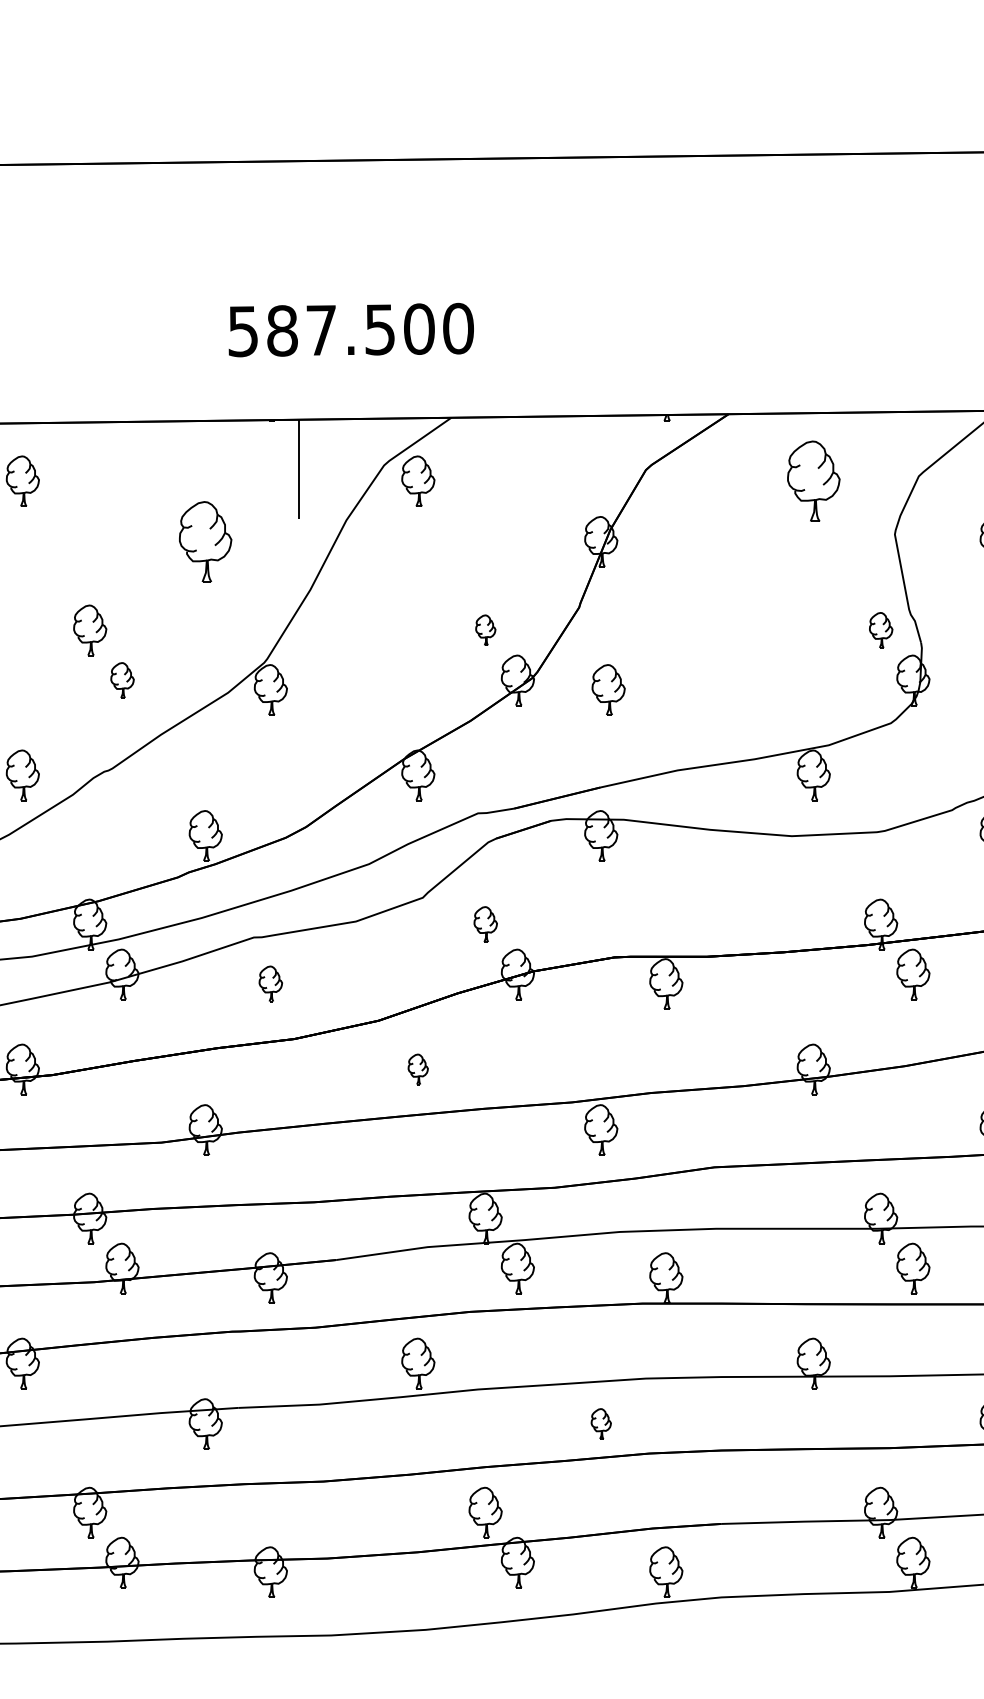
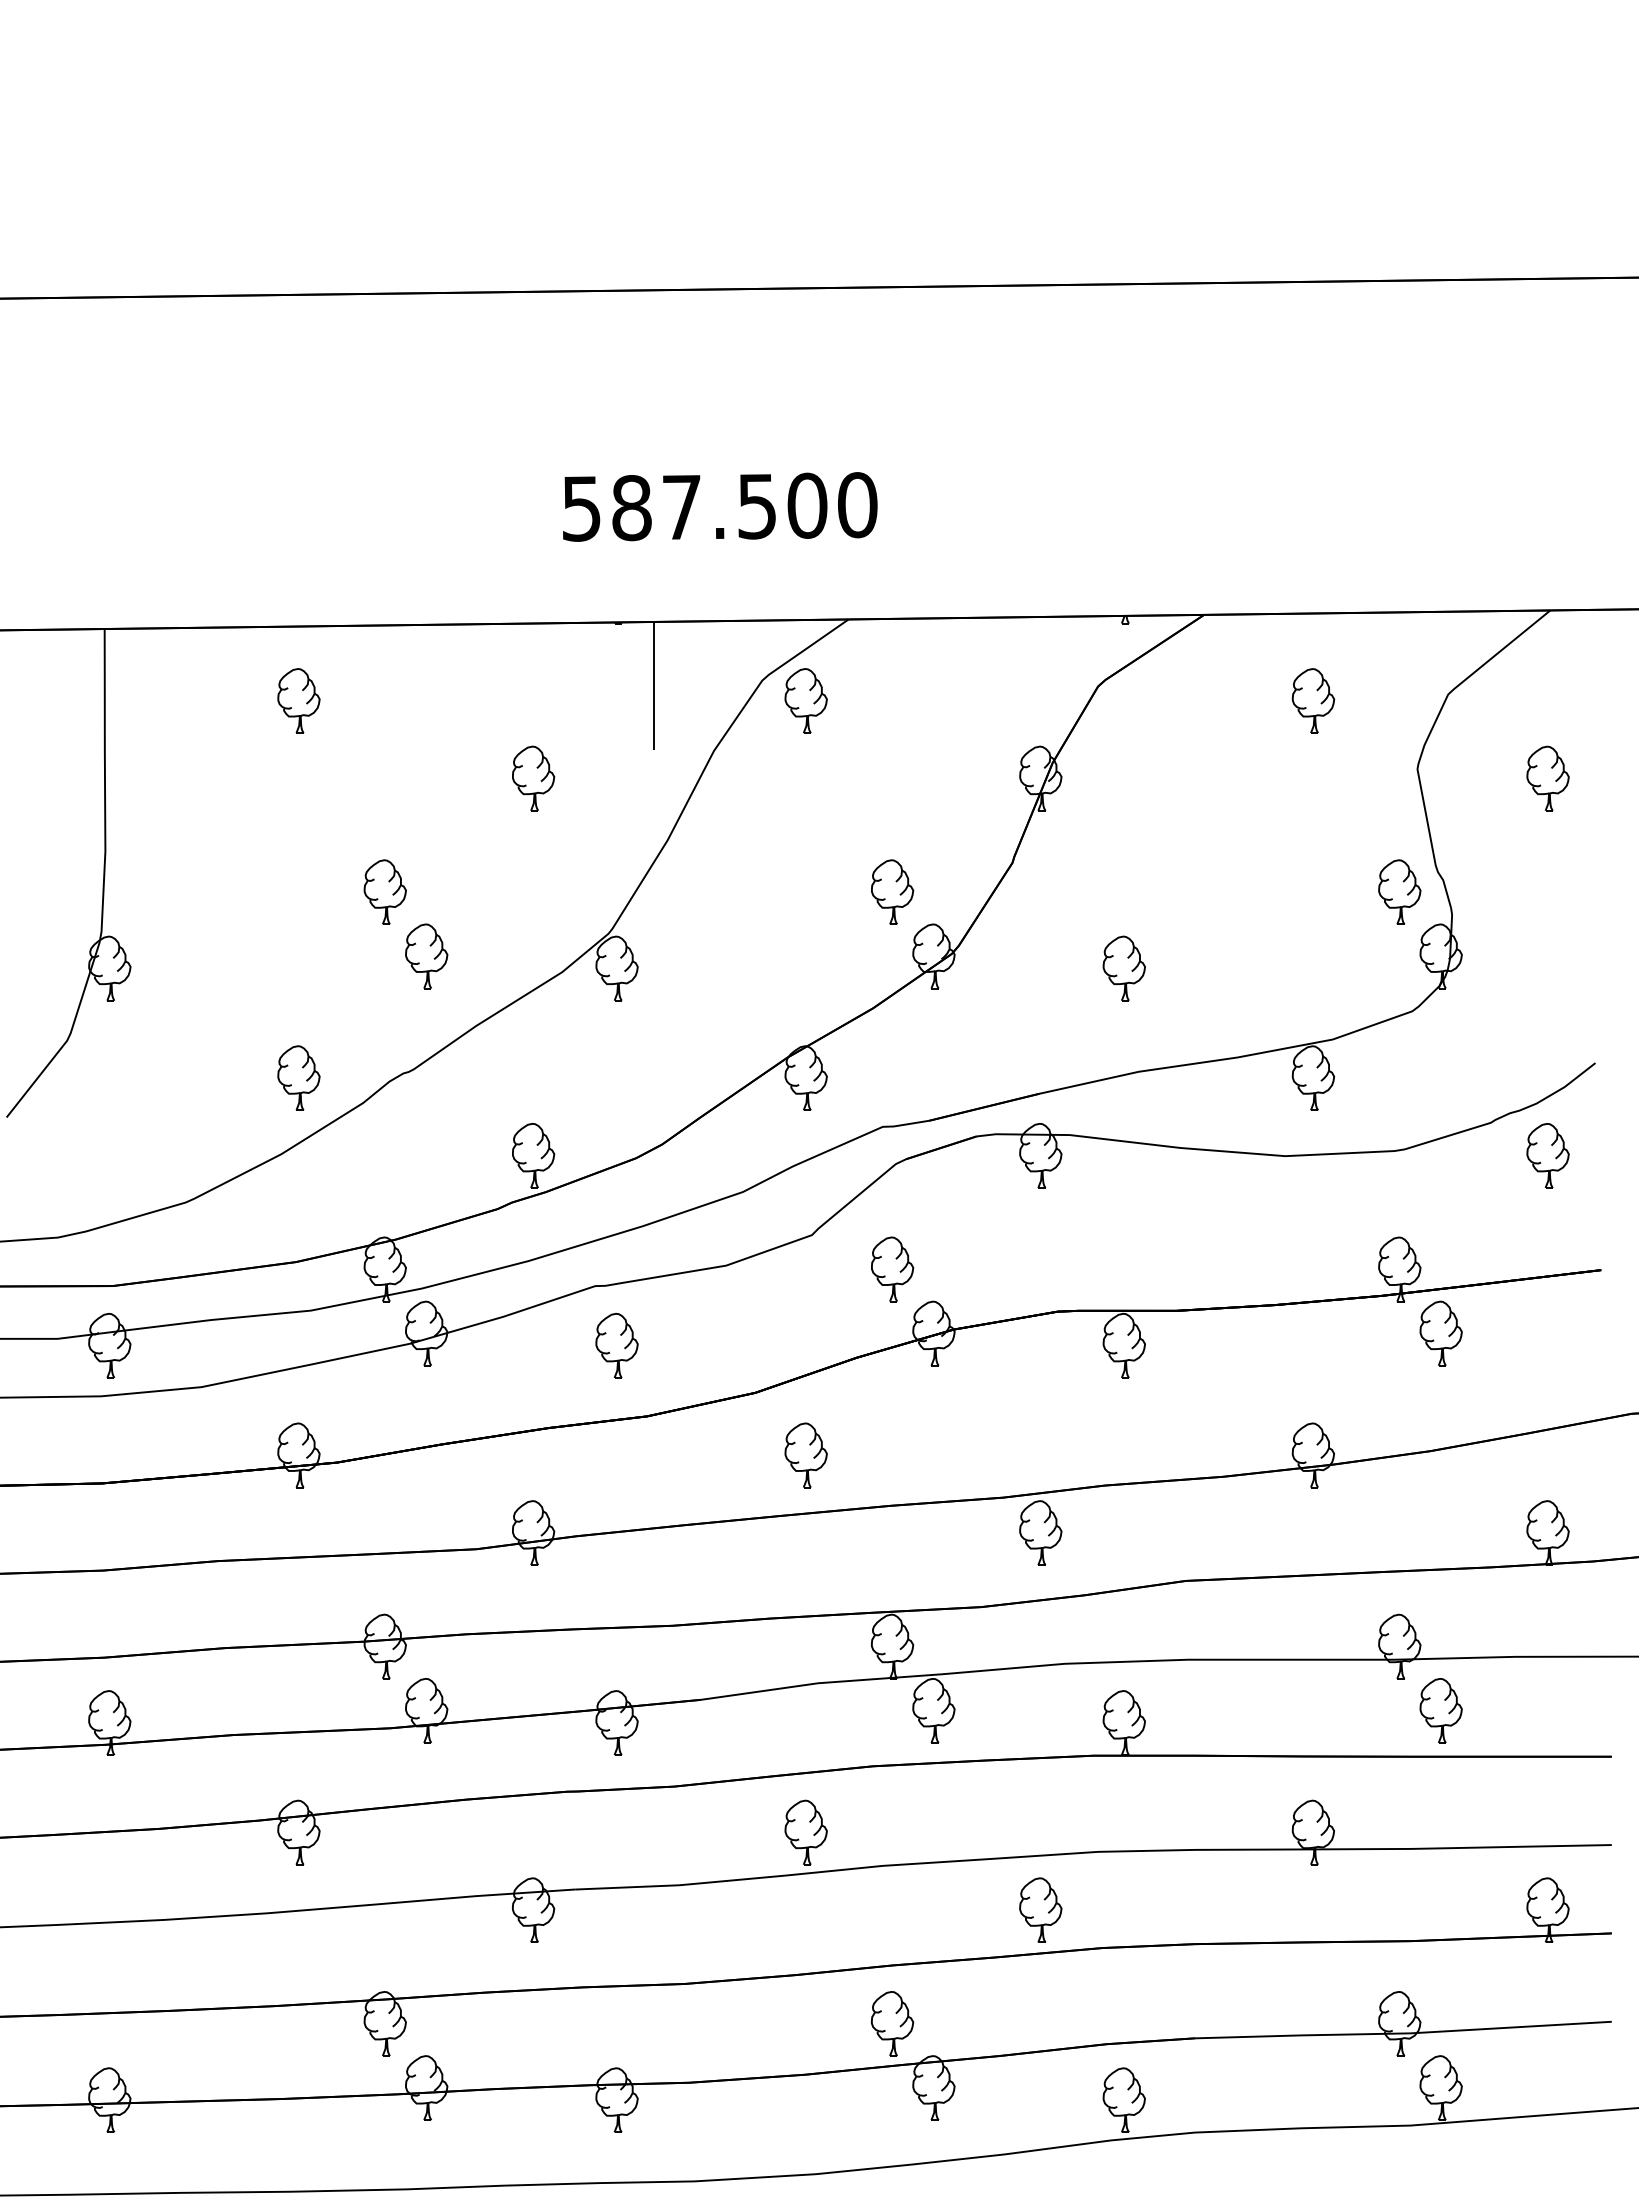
part: (813, 480) -> (1313, 700), size x0.62
part: (205, 541) -> (533, 778), size x0.62
part: (485, 629) -> (892, 891), size x1.67
part: (880, 629) -> (1399, 891), size x1.43
part: (122, 680) -> (426, 956), size x1.43
part: (608, 689) -> (1123, 968), moved
part: (485, 924) -> (892, 1269), size x1.43
part: (270, 983) -> (616, 1345), size x1.43
part: (417, 1069) -> (805, 1455), size x1.67
part: (601, 1423) -> (1040, 1909), size x1.67

